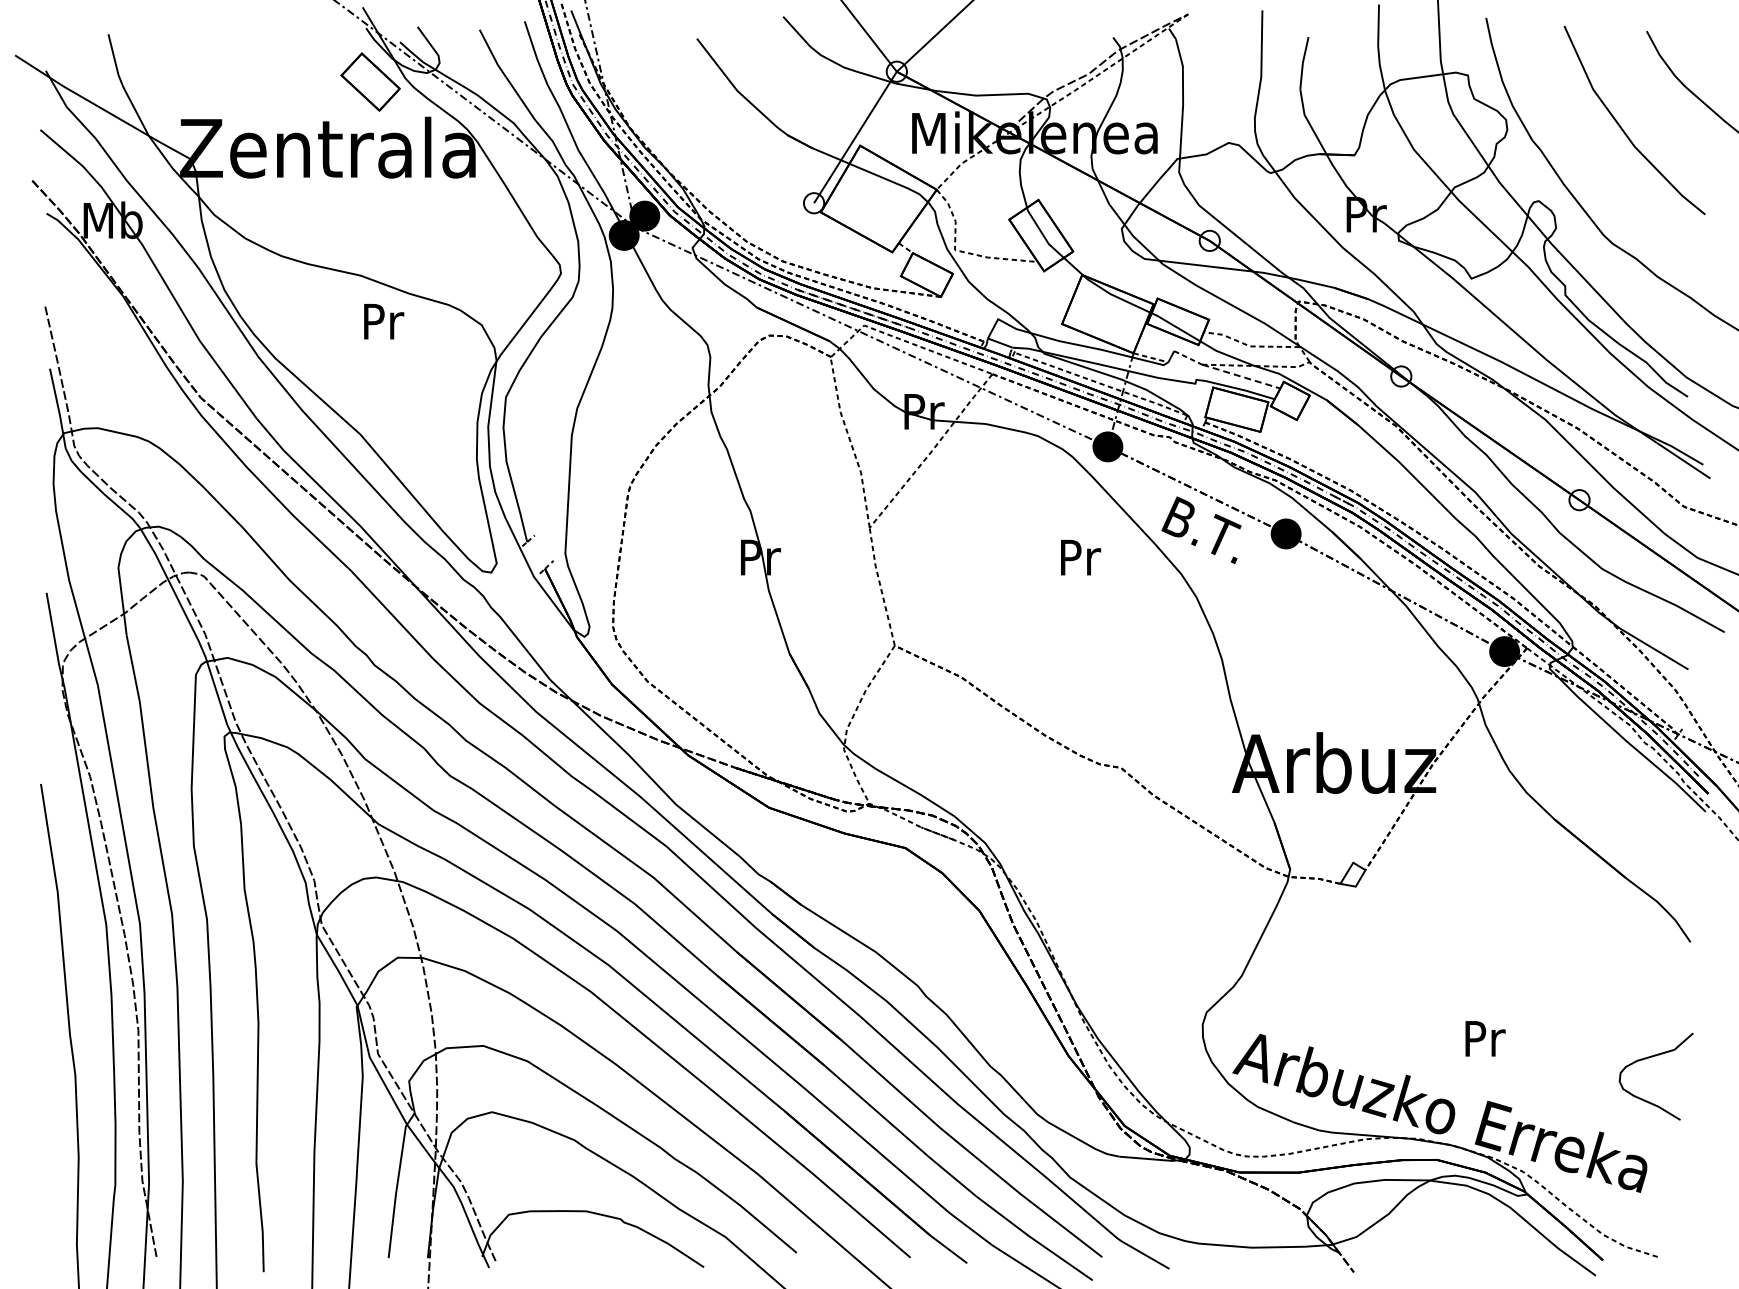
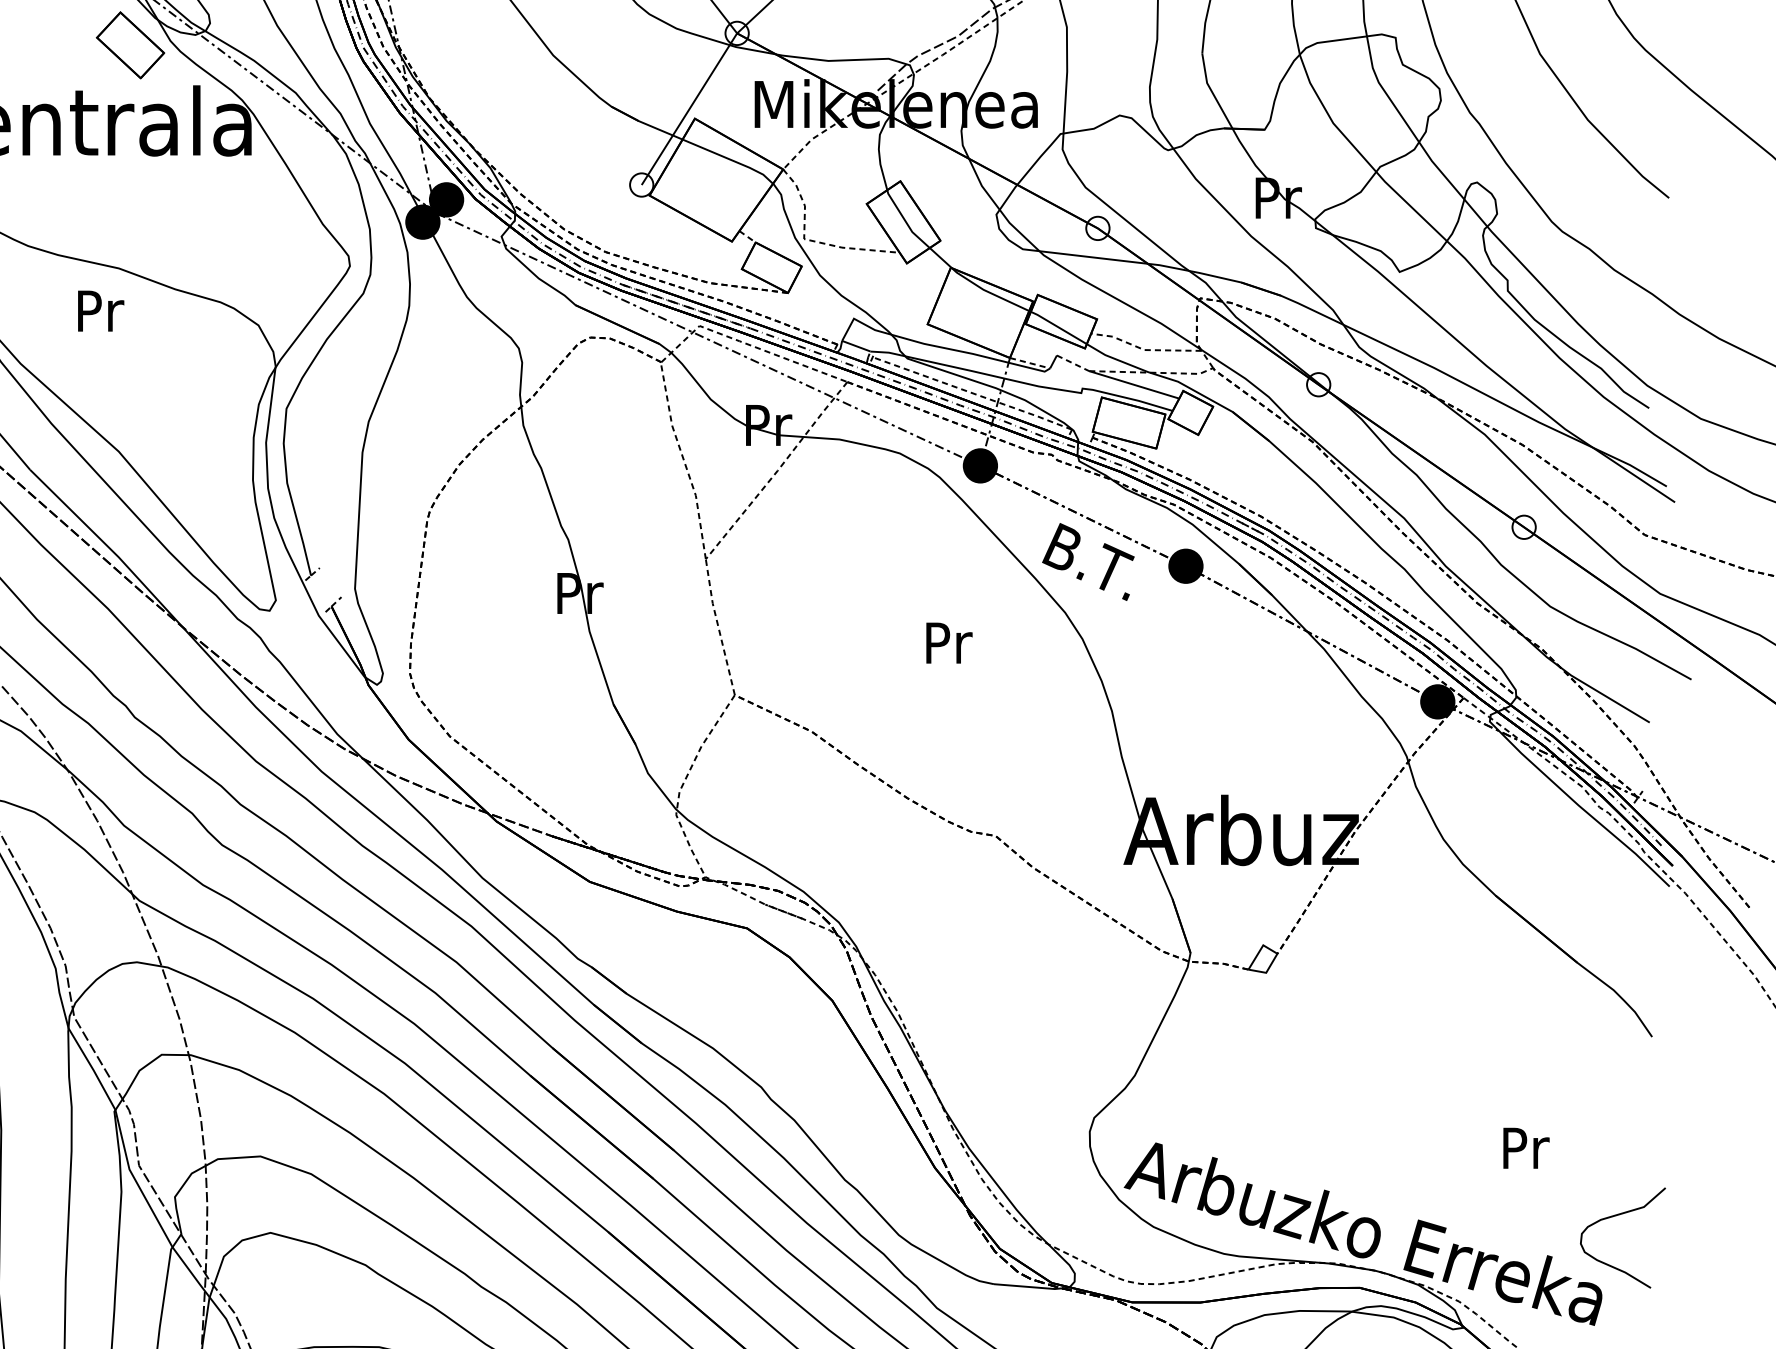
text: (384, 321) -> (101, 310), moved
line: (1241, 376) -> (1134, 384), dashed -> solid
text: (1081, 557) -> (950, 642), moved
text: (1485, 1038) -> (1526, 1147), moved
curve: (1649, 1058) -> (1615, 1217), moved

